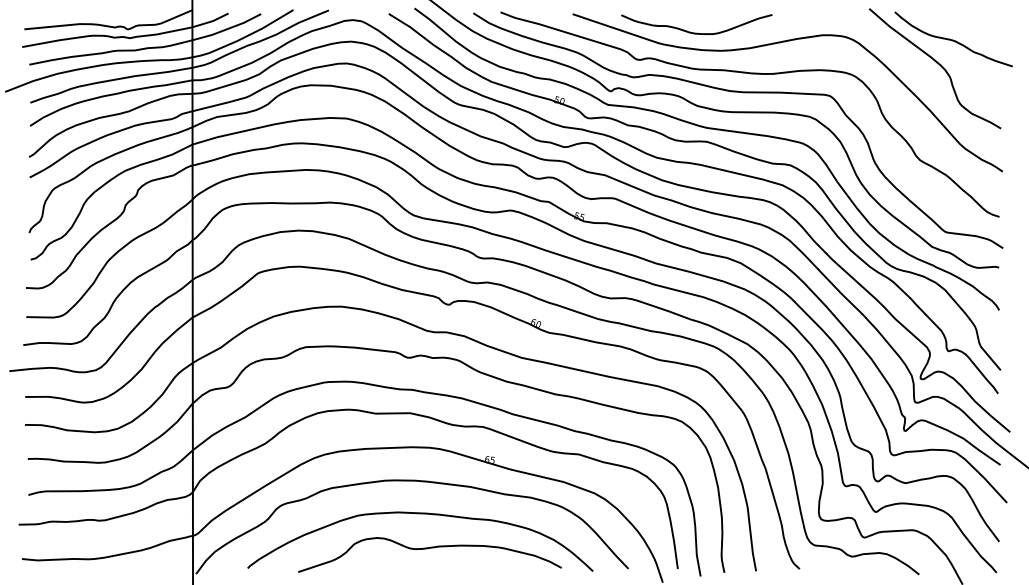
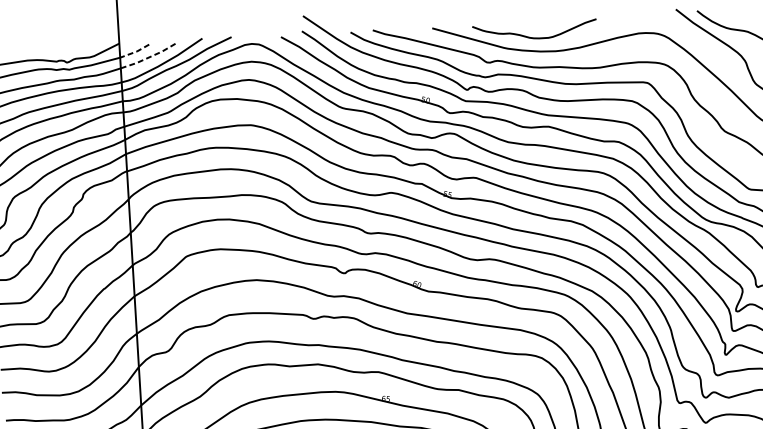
line: (211, 21) -> (135, 51), solid -> dashed
line: (227, 28) -> (149, 56), solid -> dashed

